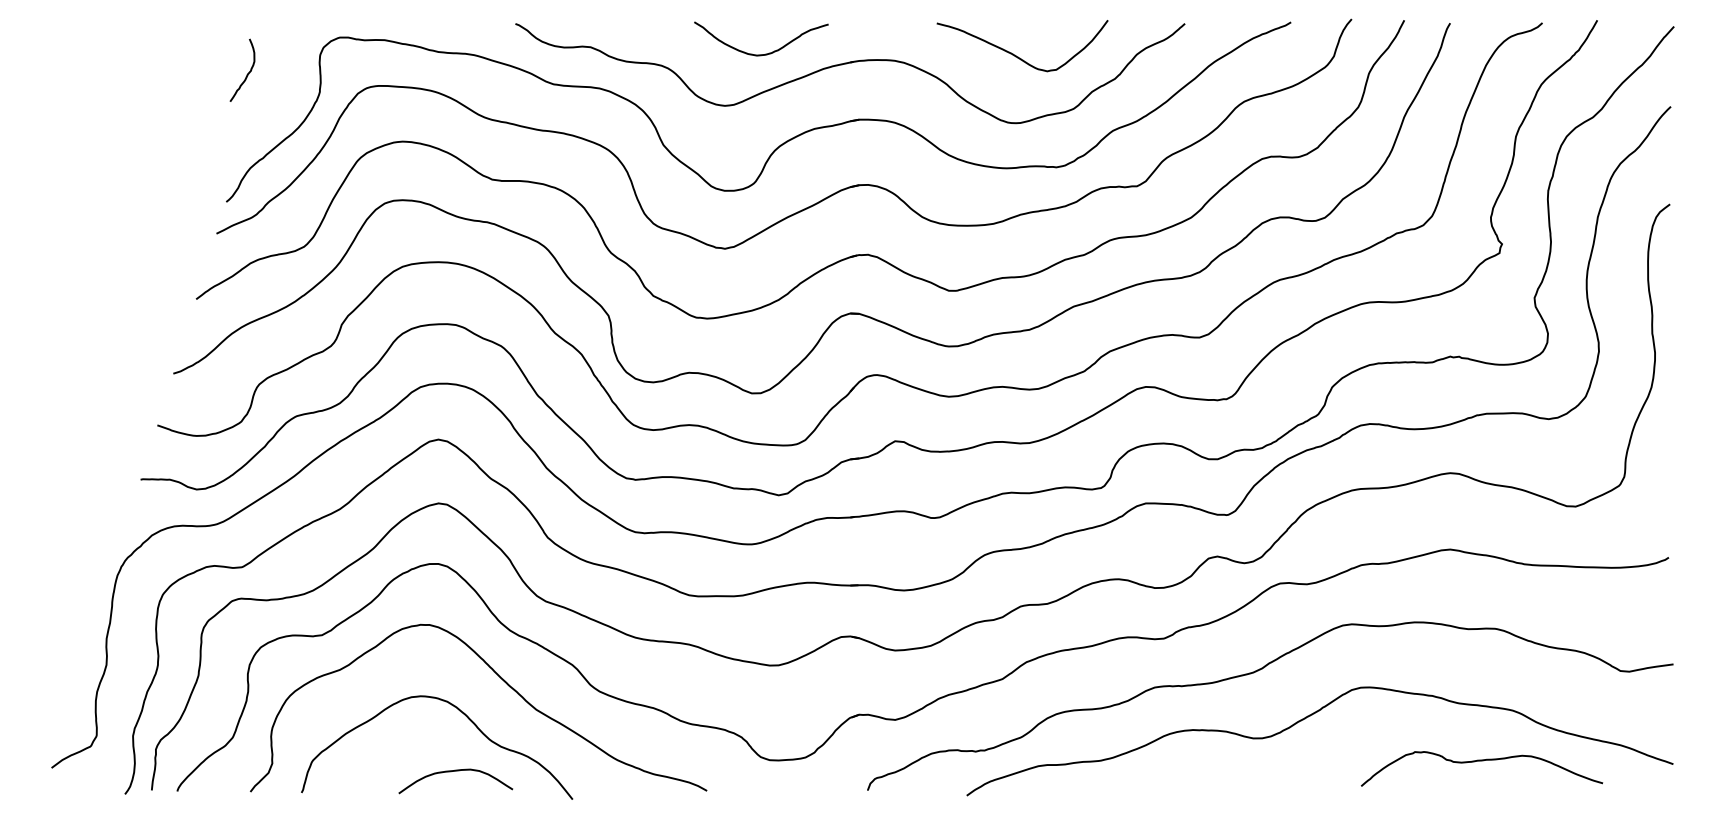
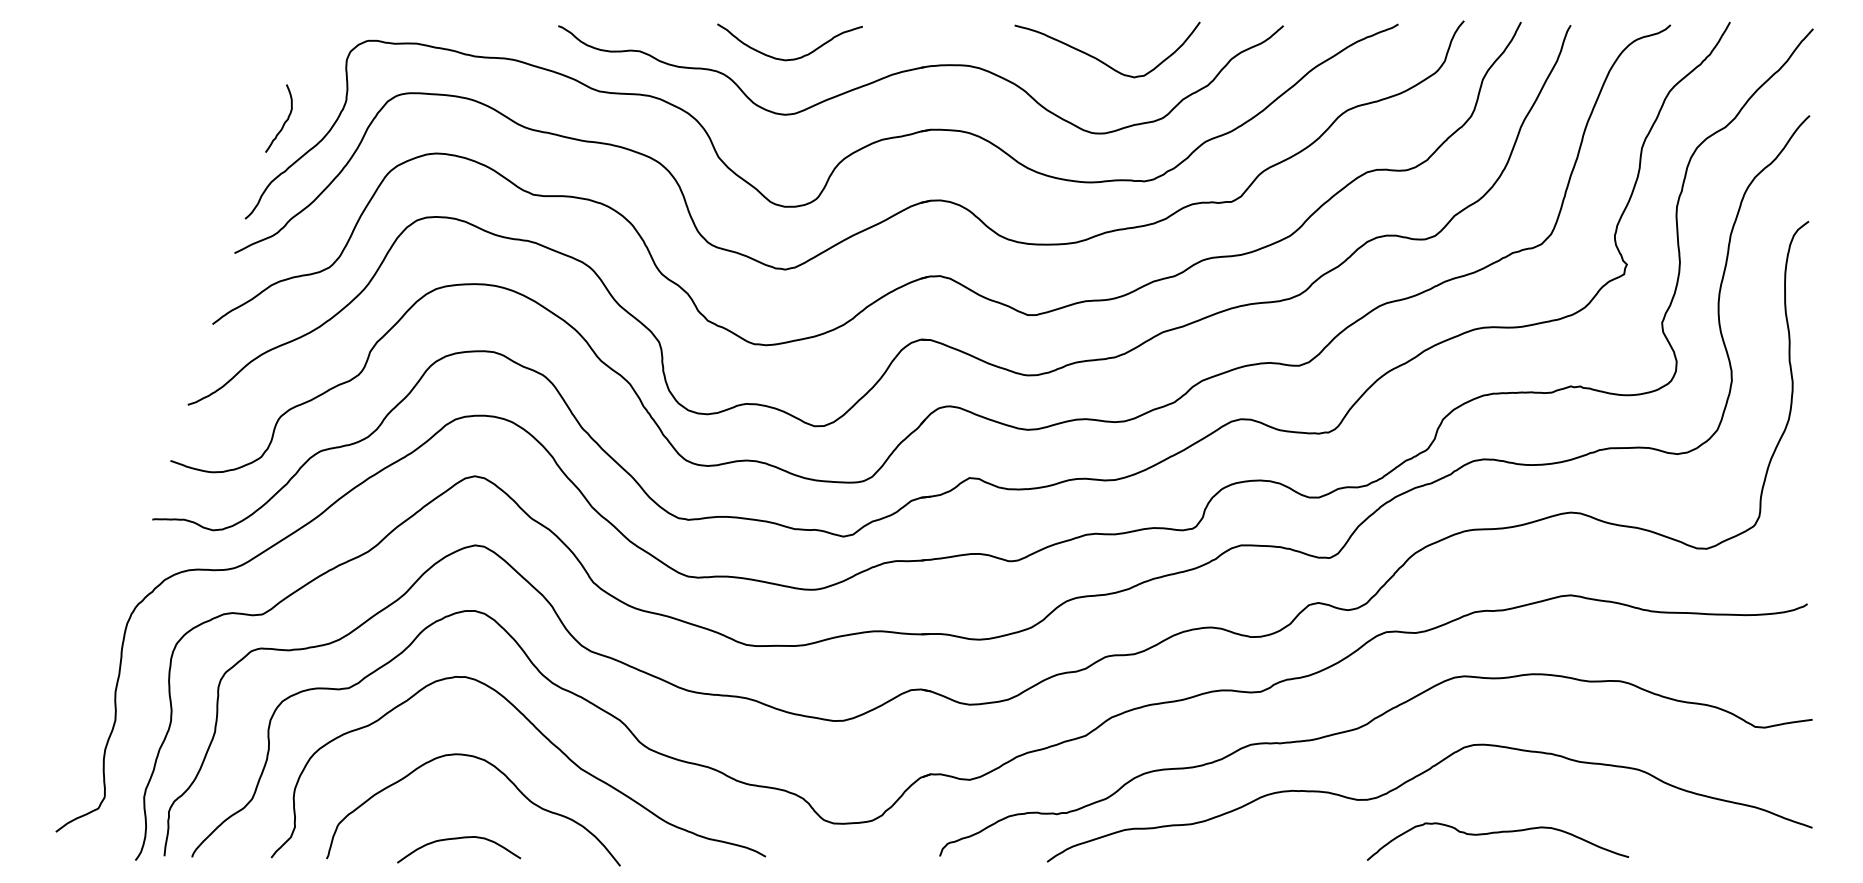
curve: (765, 53) -> (794, 58), moved
curve: (247, 73) -> (284, 121), moved
curve: (1481, 761) -> (1497, 833), moved
curve: (451, 772) -> (454, 840), moved

